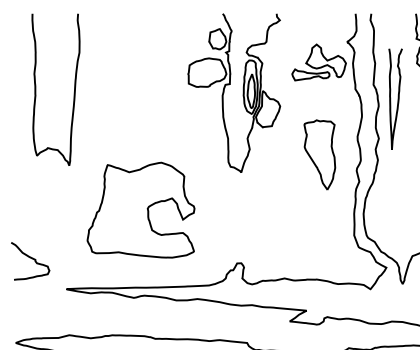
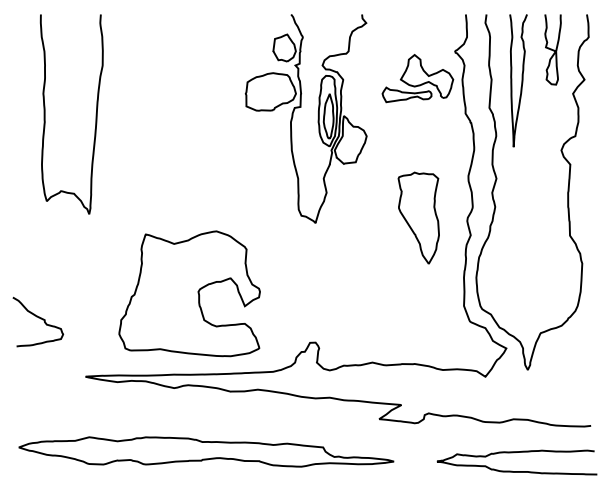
curve: (397, 98) -> (521, 80), moved
part: (319, 154) -> (418, 217), moved
part: (140, 209) -> (189, 293), moved
curve: (32, 259) -> (40, 319), moved

